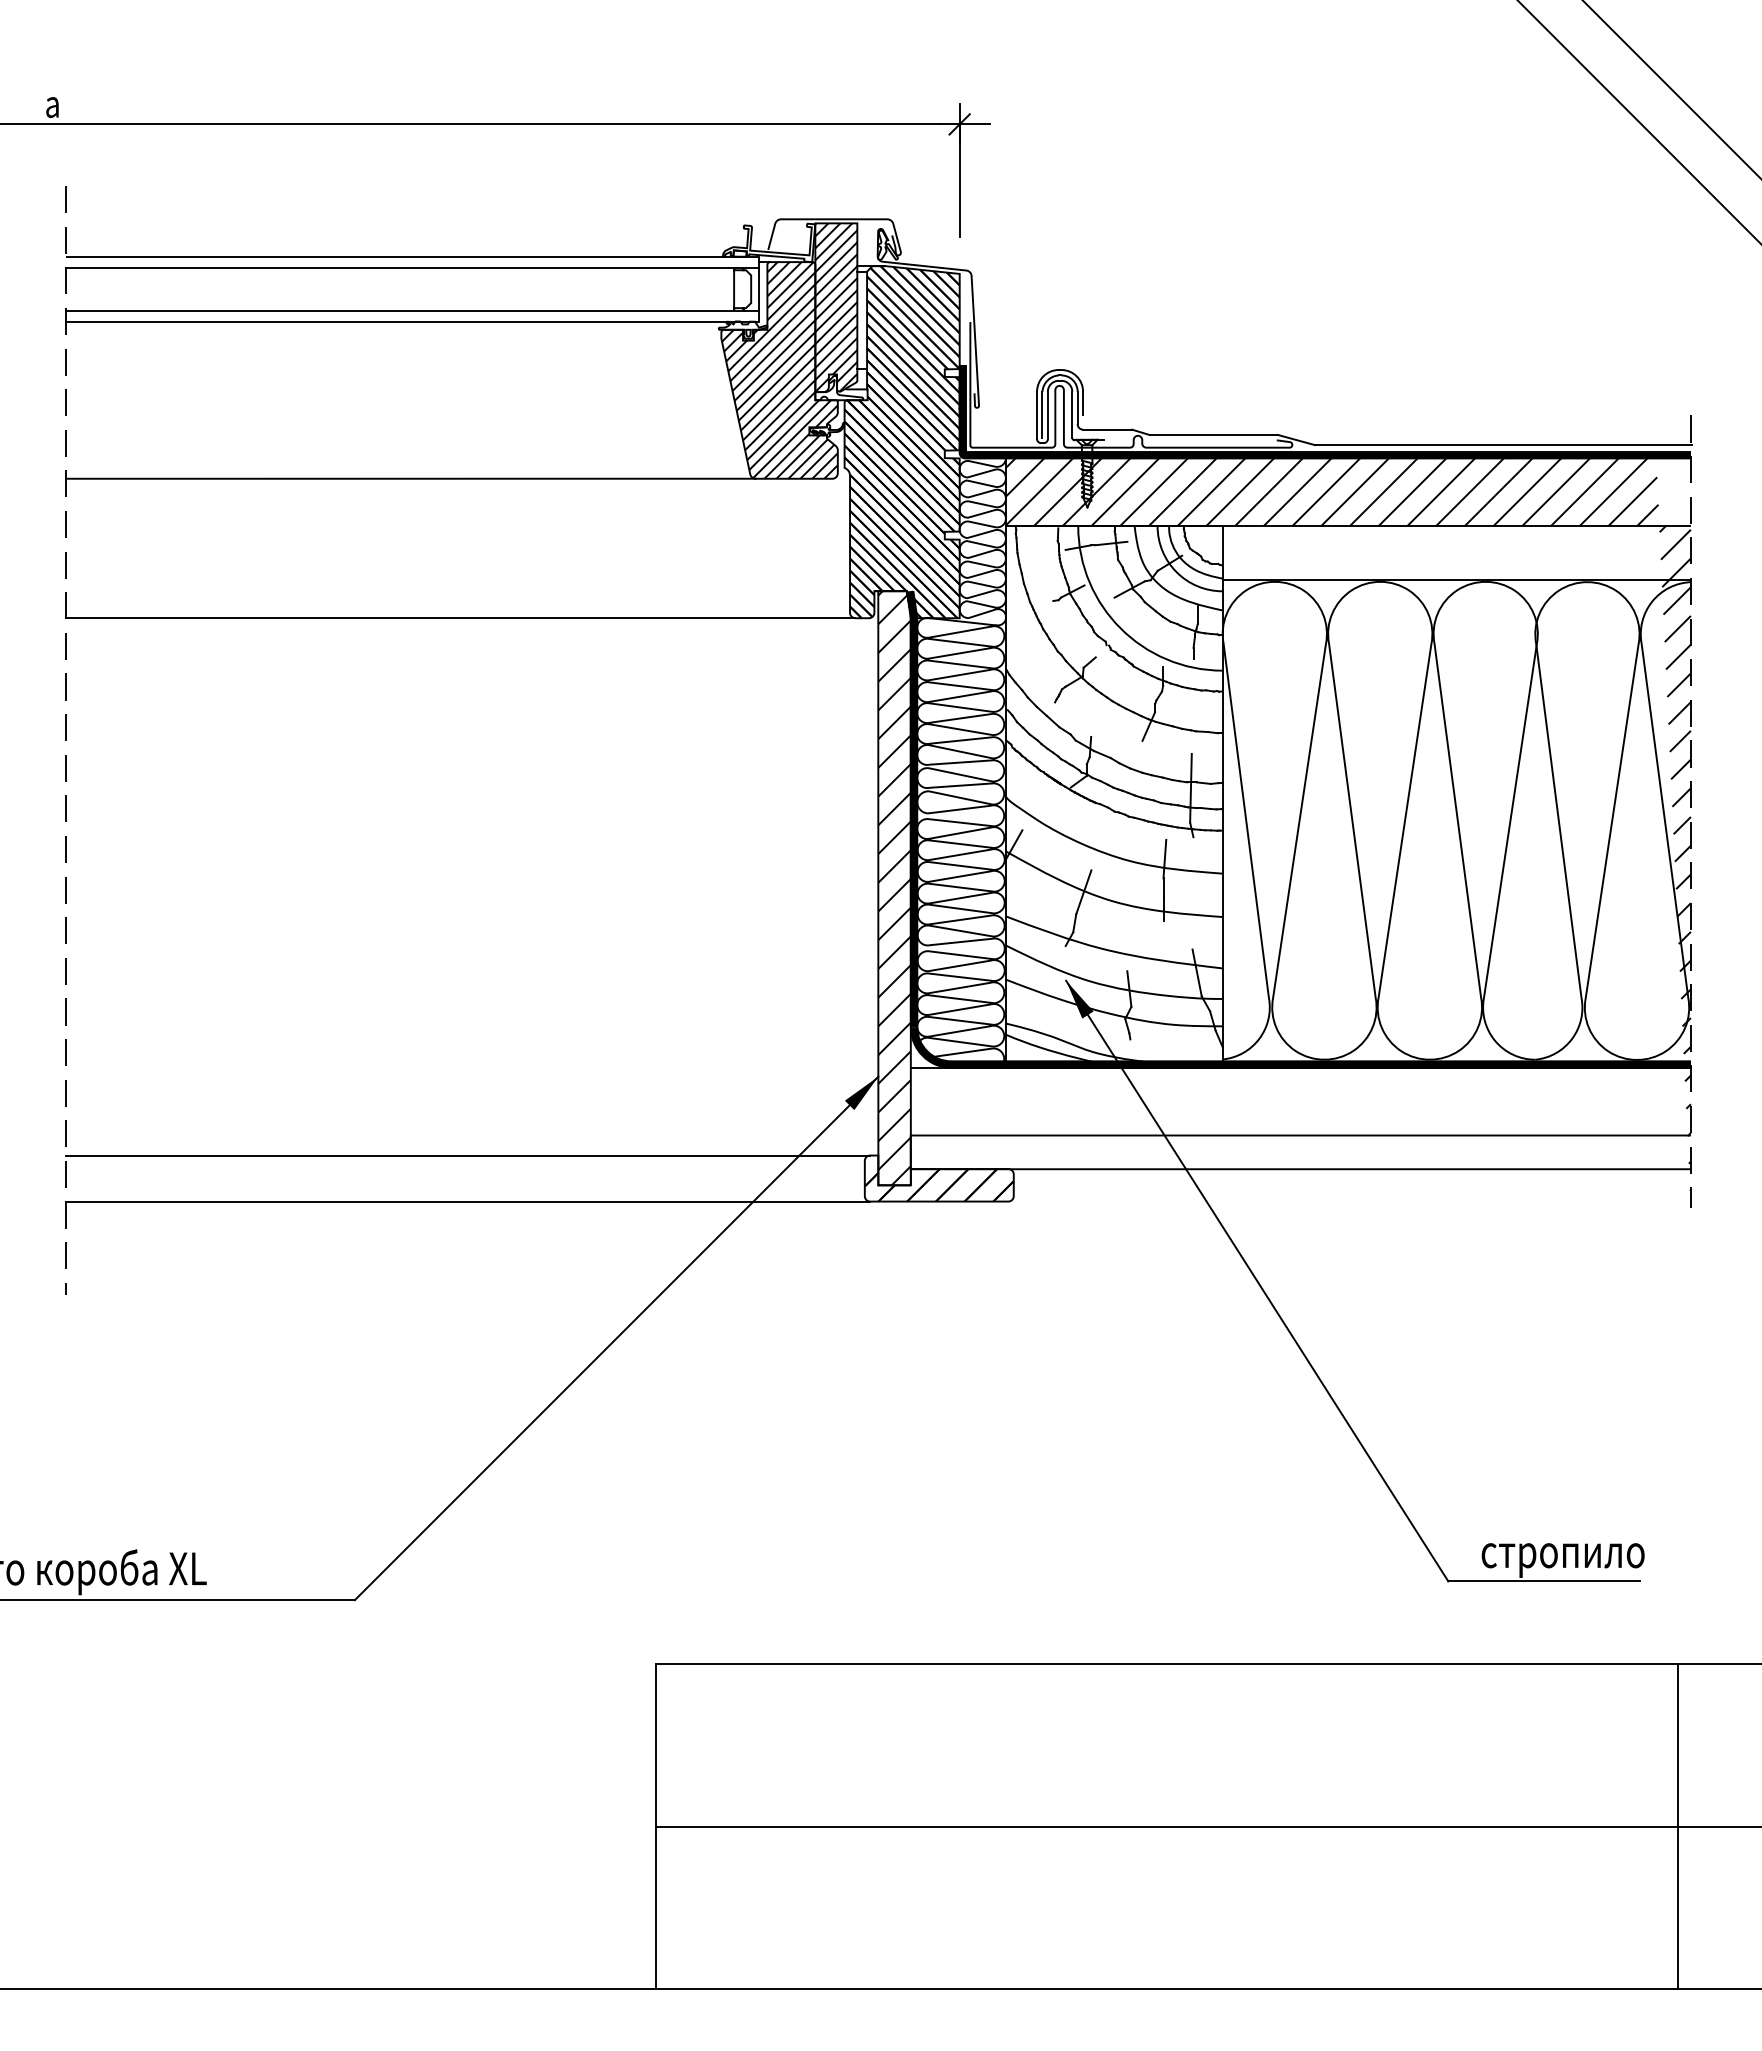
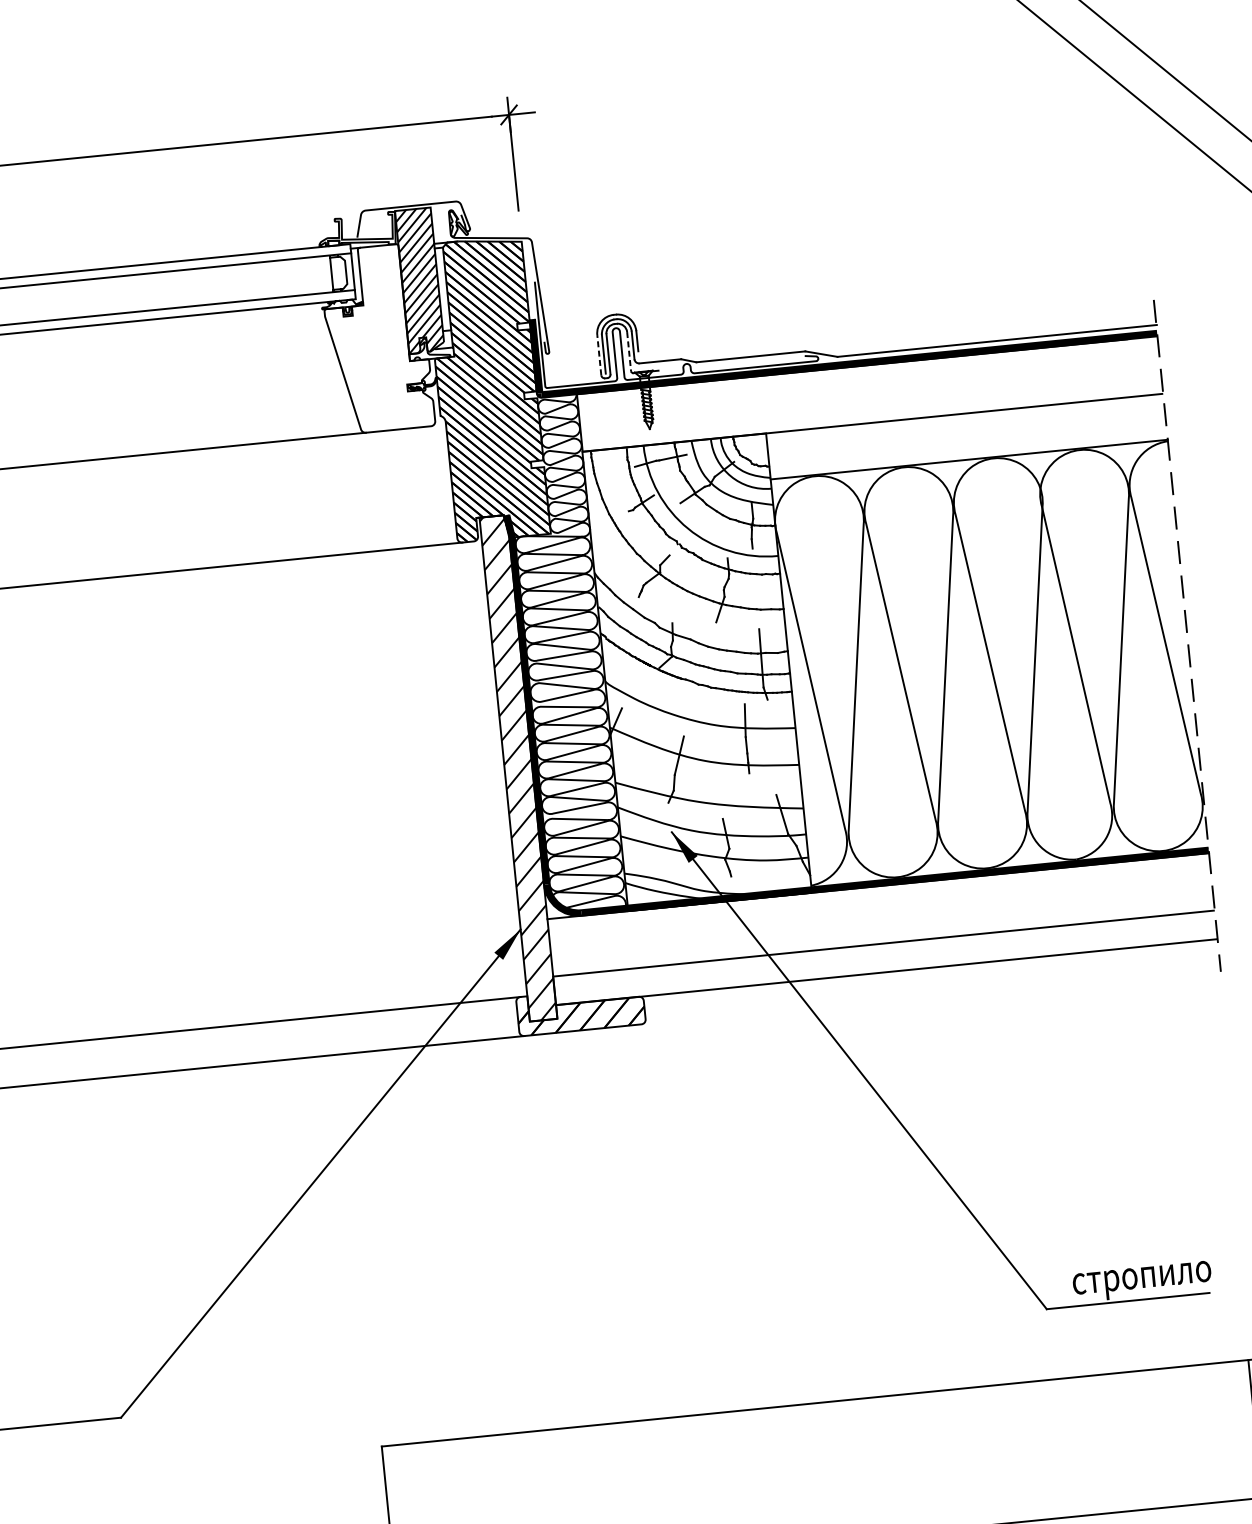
hatch: (779, 370) -> (377, 338), removed
line: (1037, 415) -> (599, 355), solid -> dashed
line: (1072, 415) -> (629, 352), solid -> dashed
hatch: (1348, 824) -> (898, 675), removed

